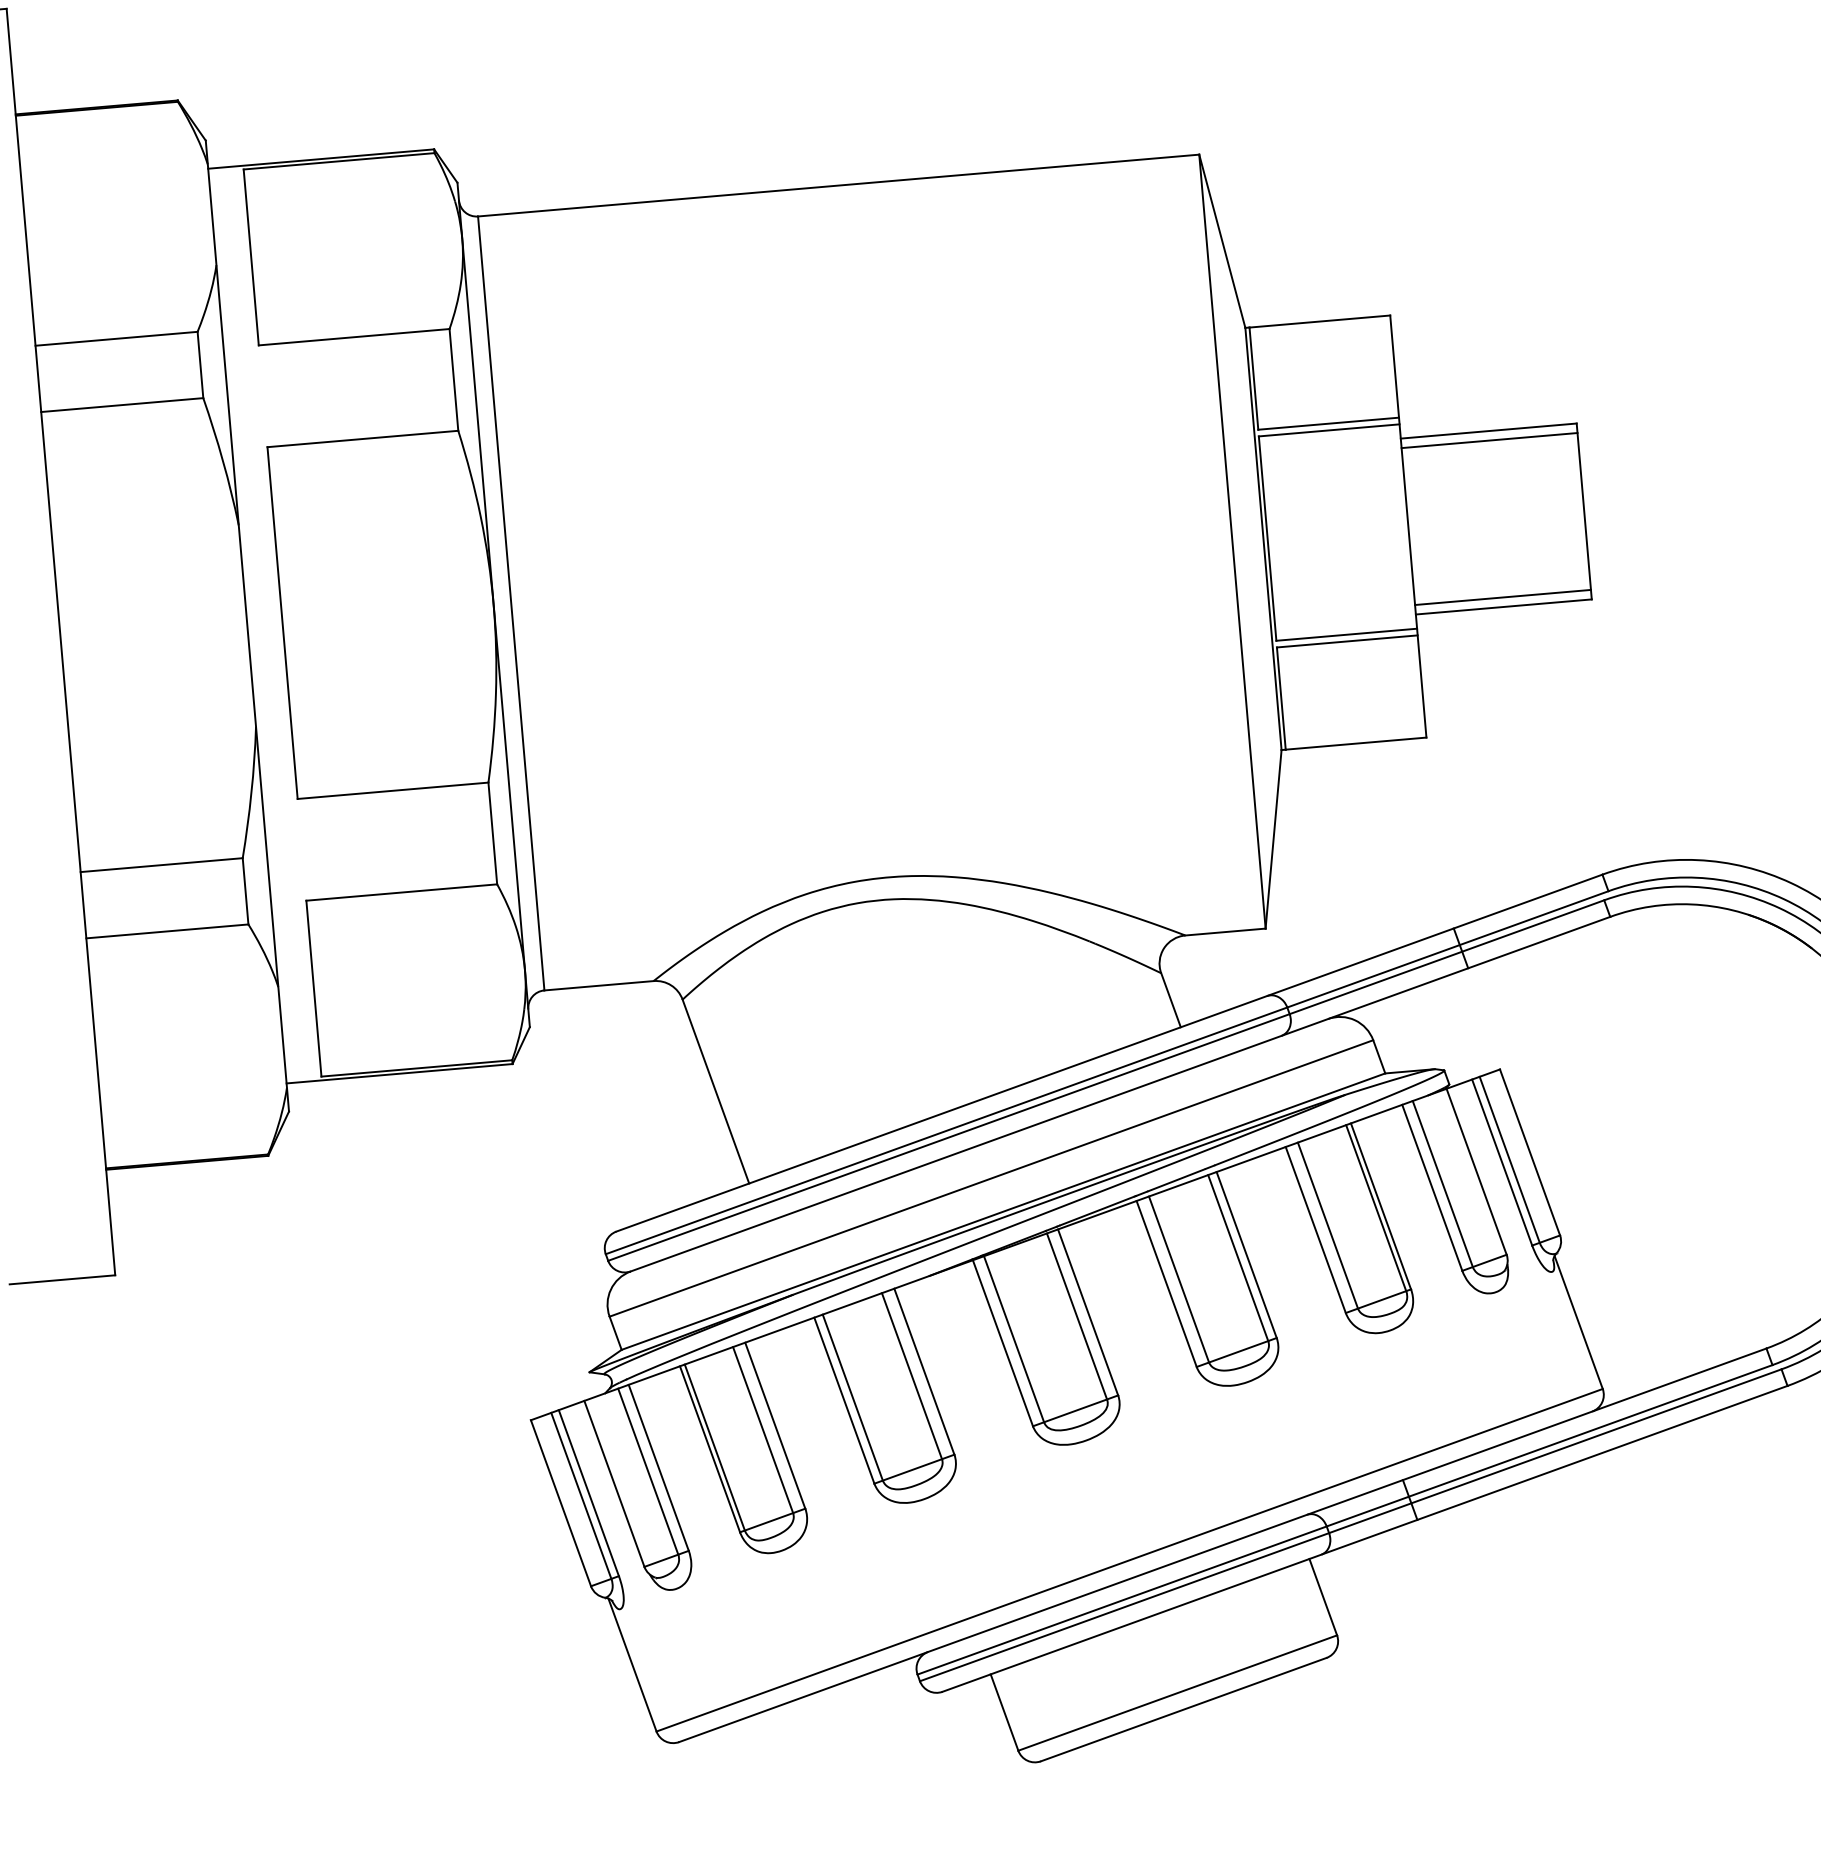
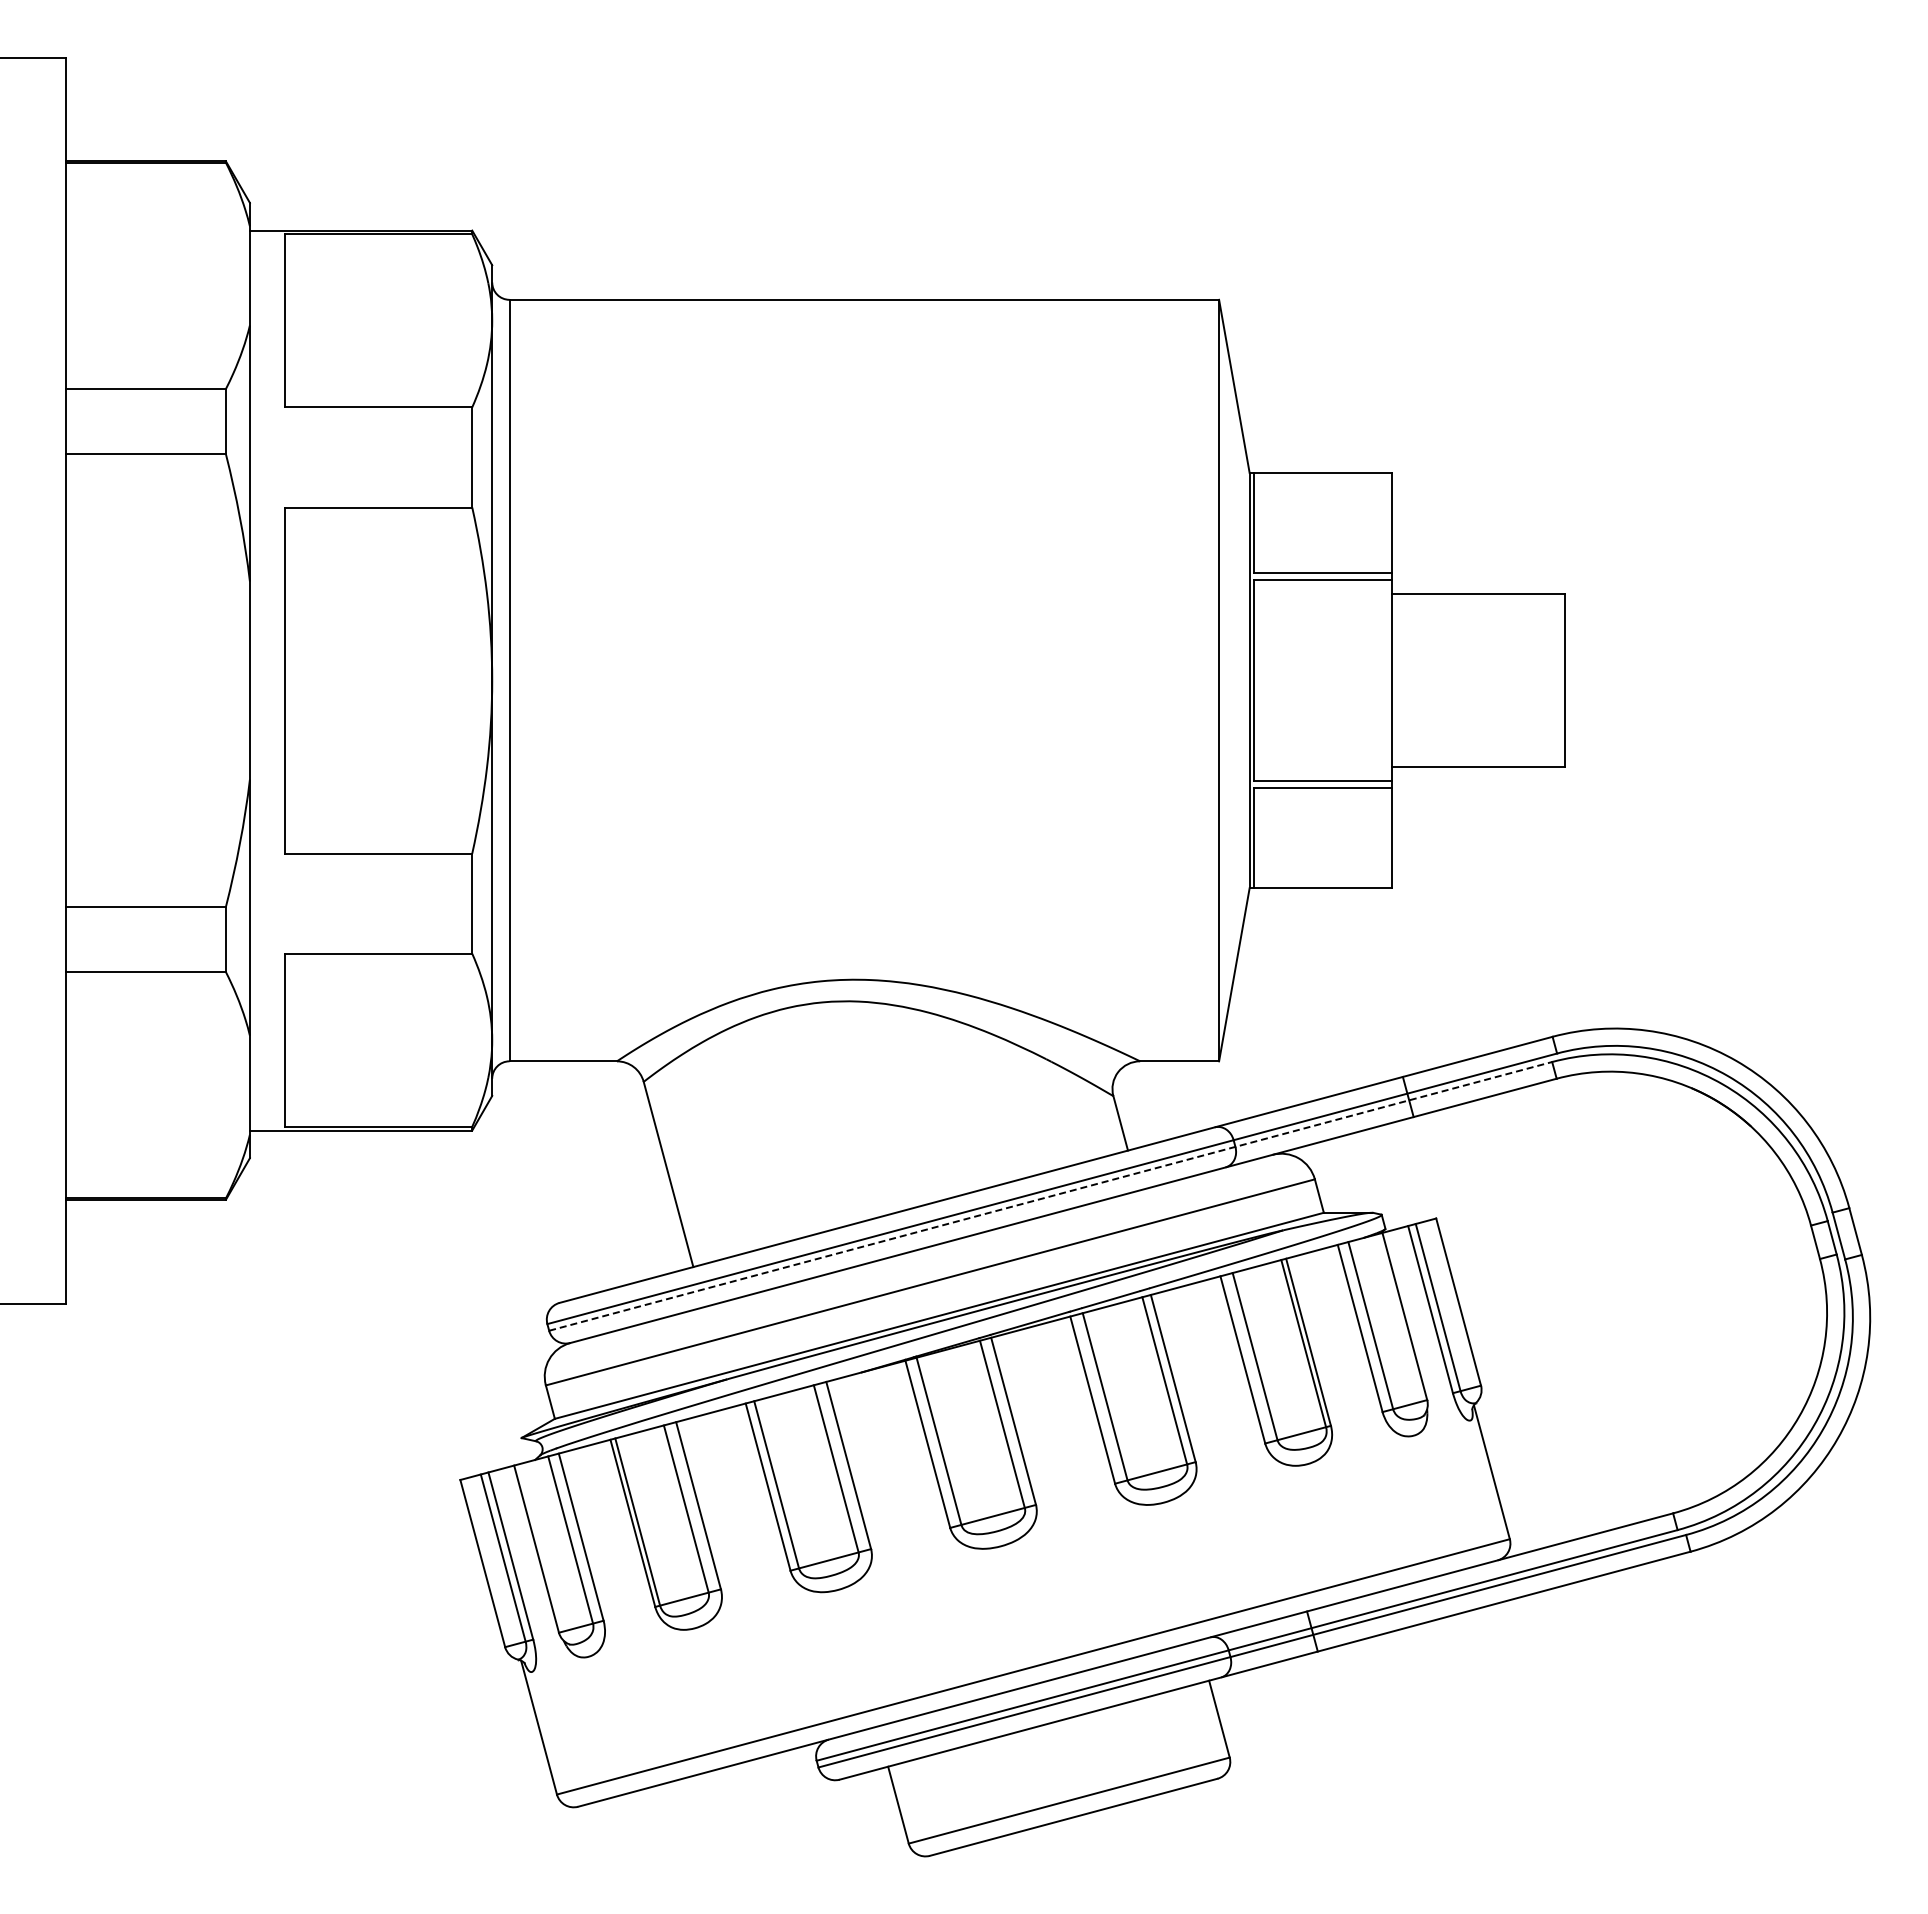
line: (1489, 440) -> (1478, 603), removed
line: (1502, 597) -> (1478, 757), removed
line: (1107, 1080) -> (1051, 1196), solid -> dashed

